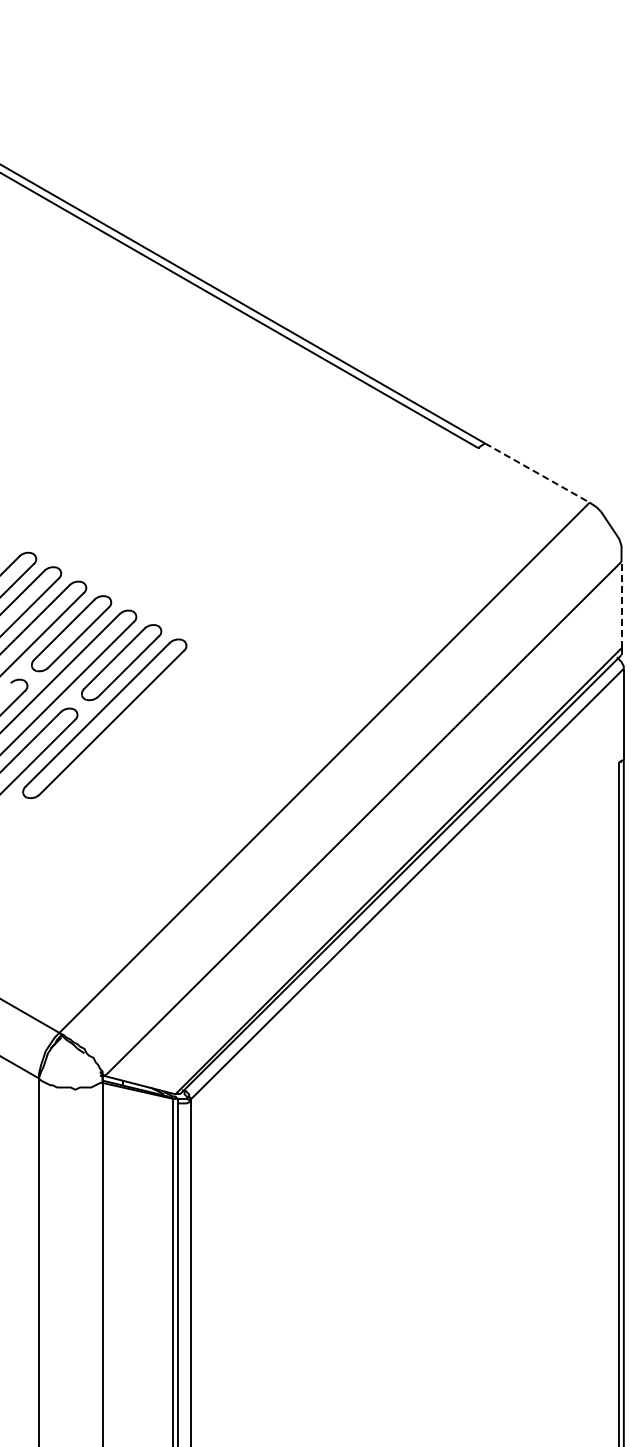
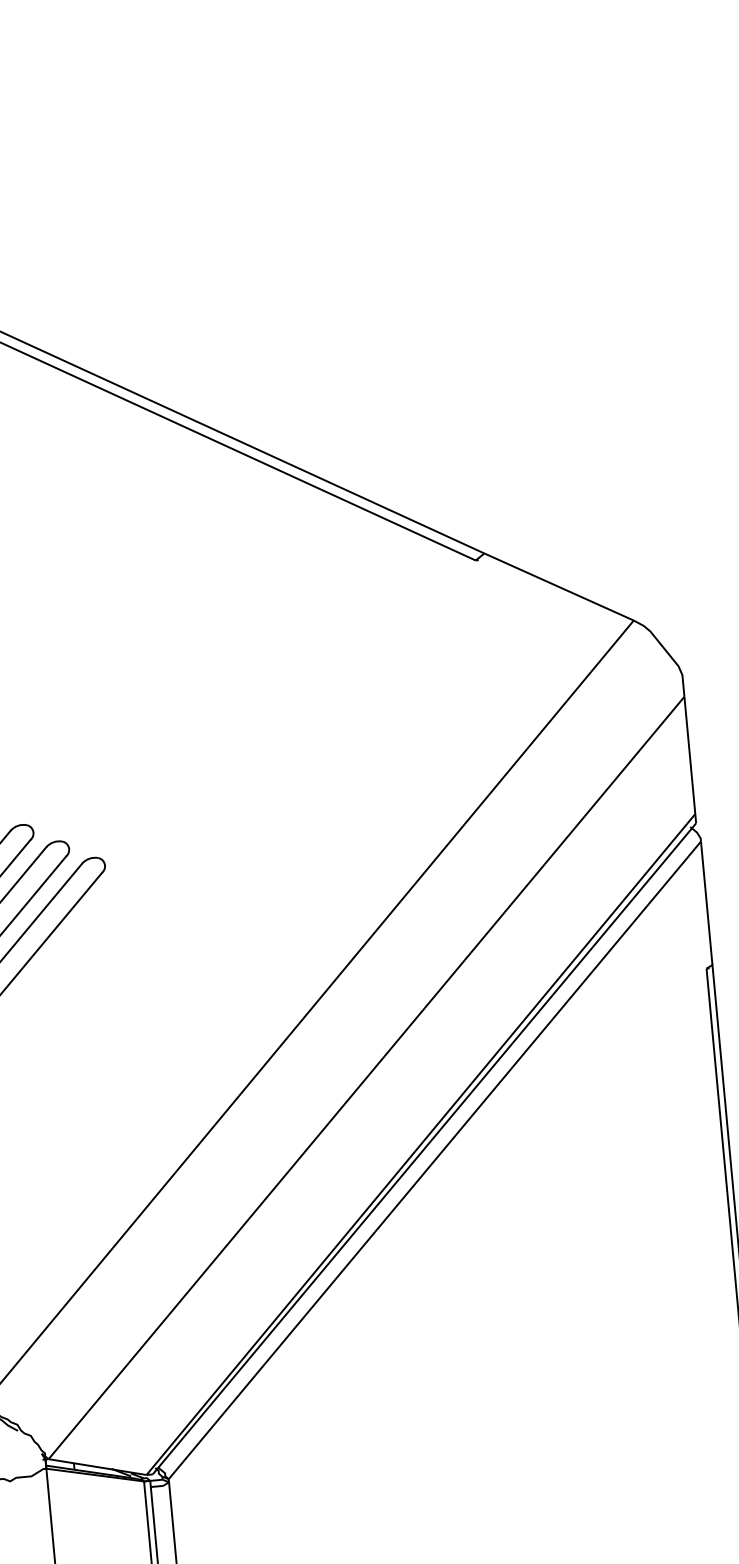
line: (537, 473) -> (559, 587), dashed -> solid
line: (621, 604) -> (689, 754), dashed -> solid

